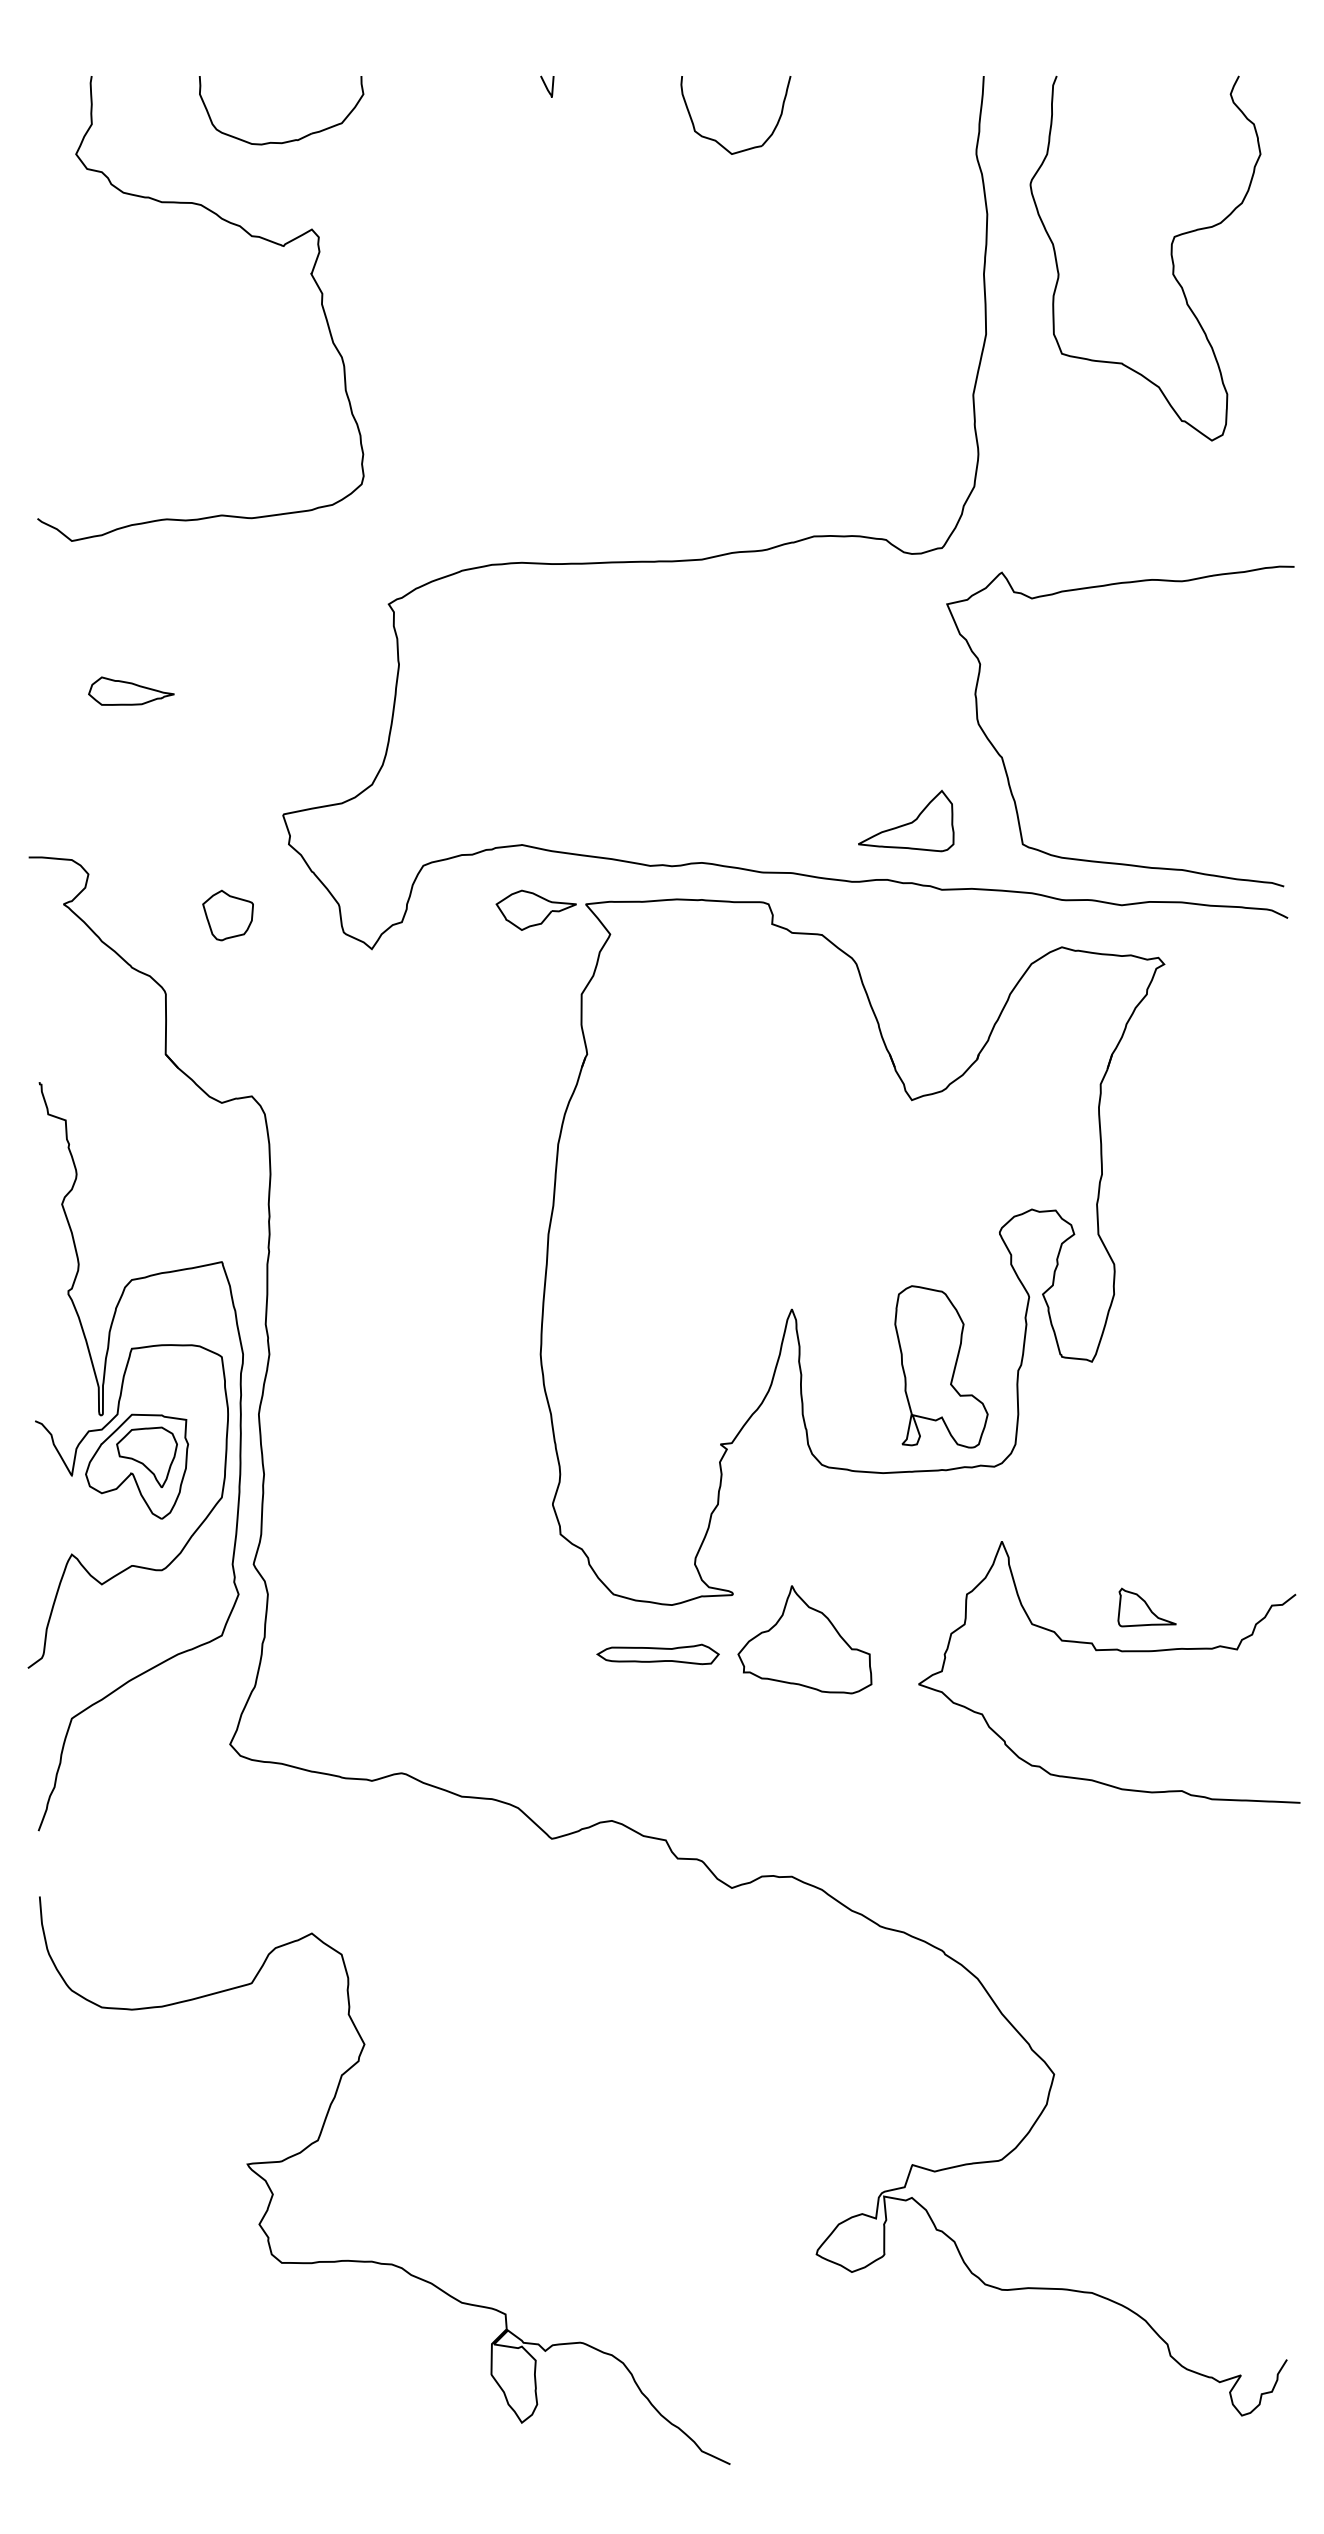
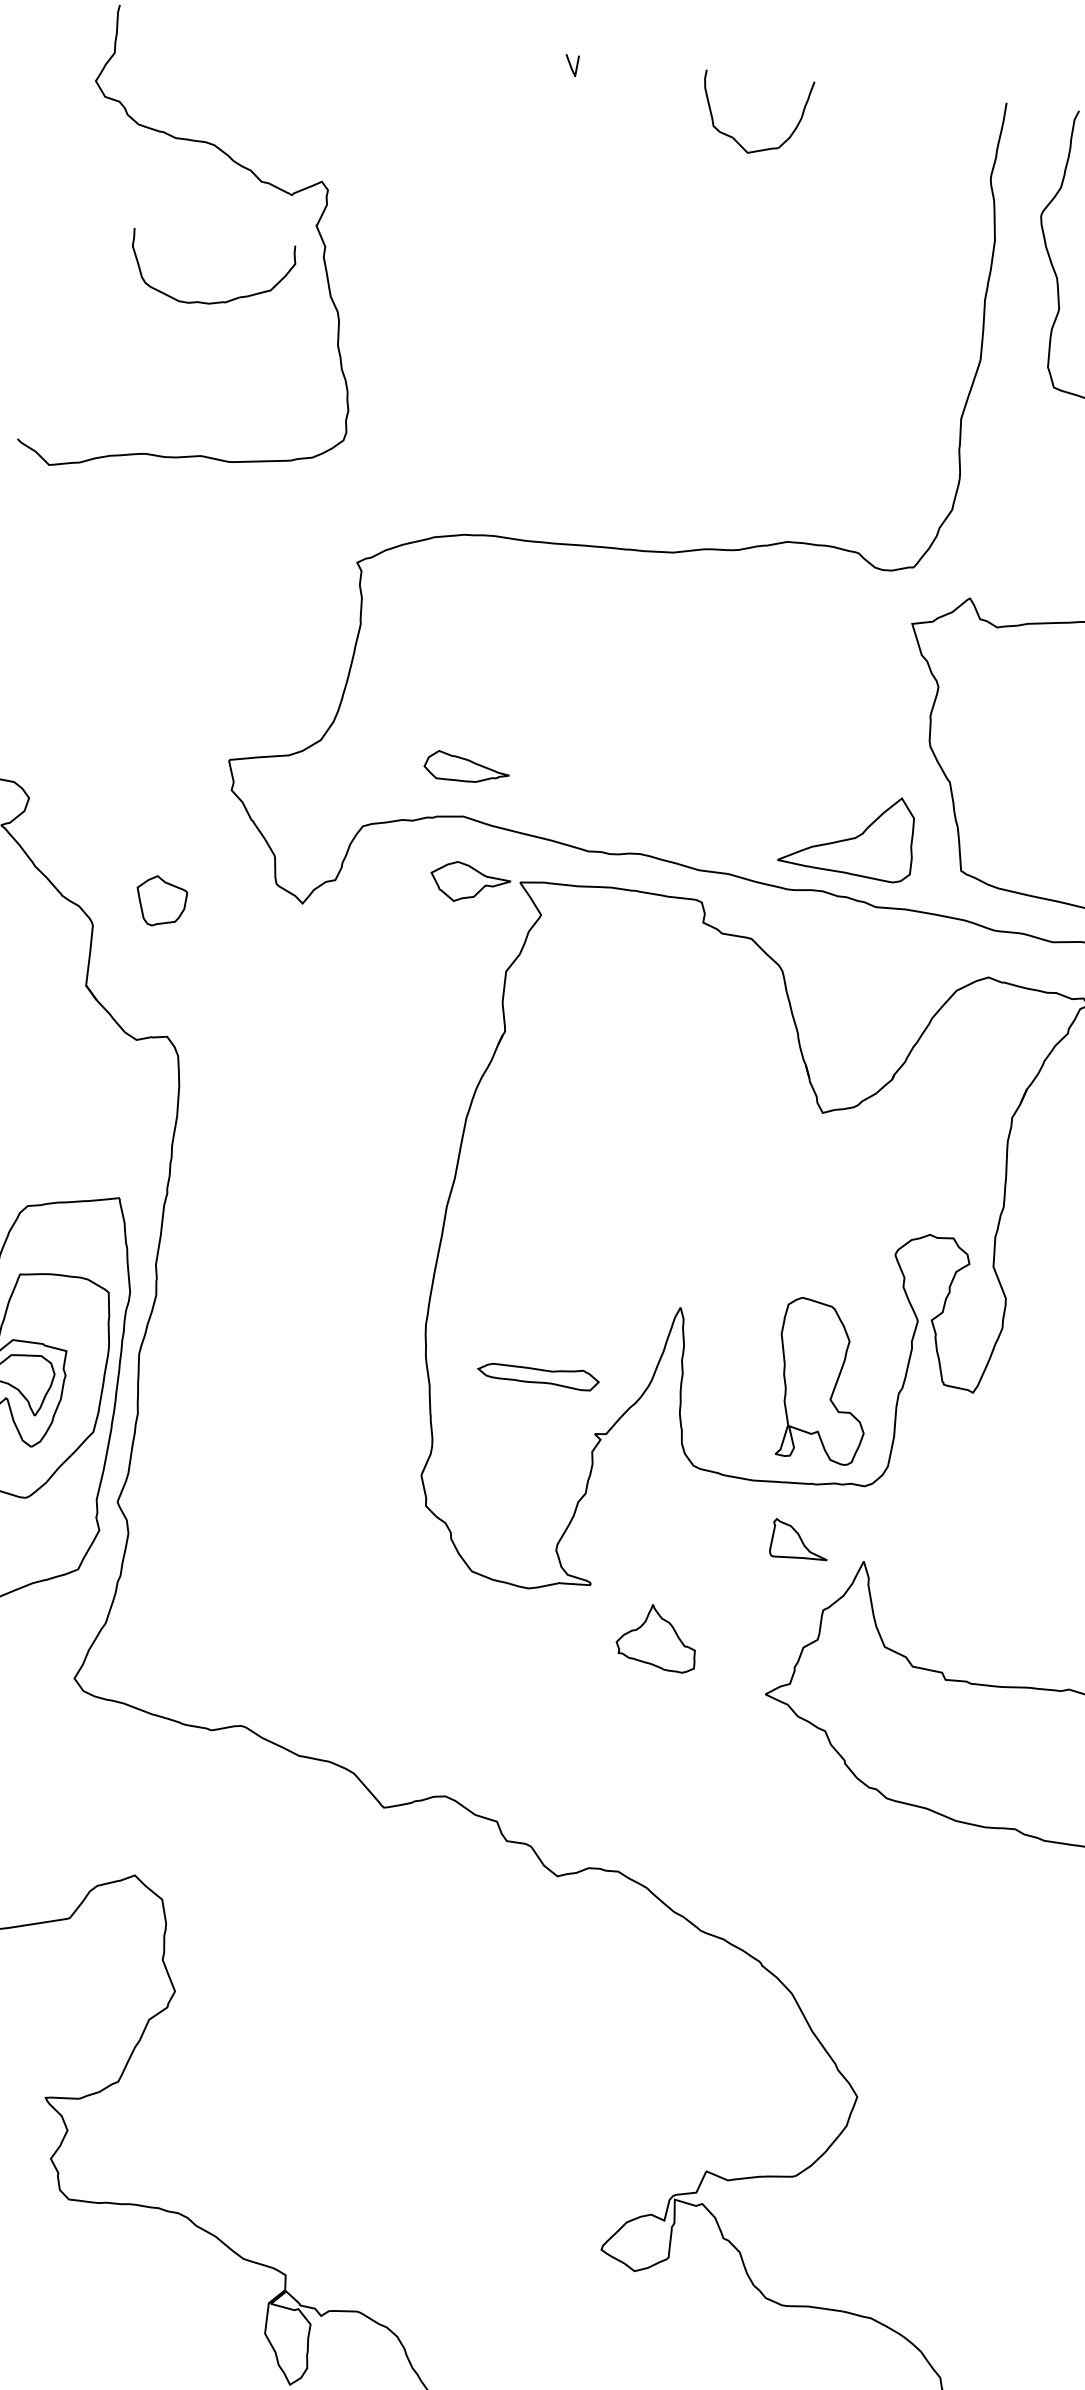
part: (288, 140) -> (215, 301), moved
part: (131, 690) -> (467, 767), moved
part: (906, 820) -> (848, 834), size x1.4
part: (227, 915) -> (160, 901), moved
part: (1146, 1607) -> (799, 1540), moved
part: (804, 1639) -> (656, 1637), size x0.6
part: (657, 1654) -> (537, 1375), moved

